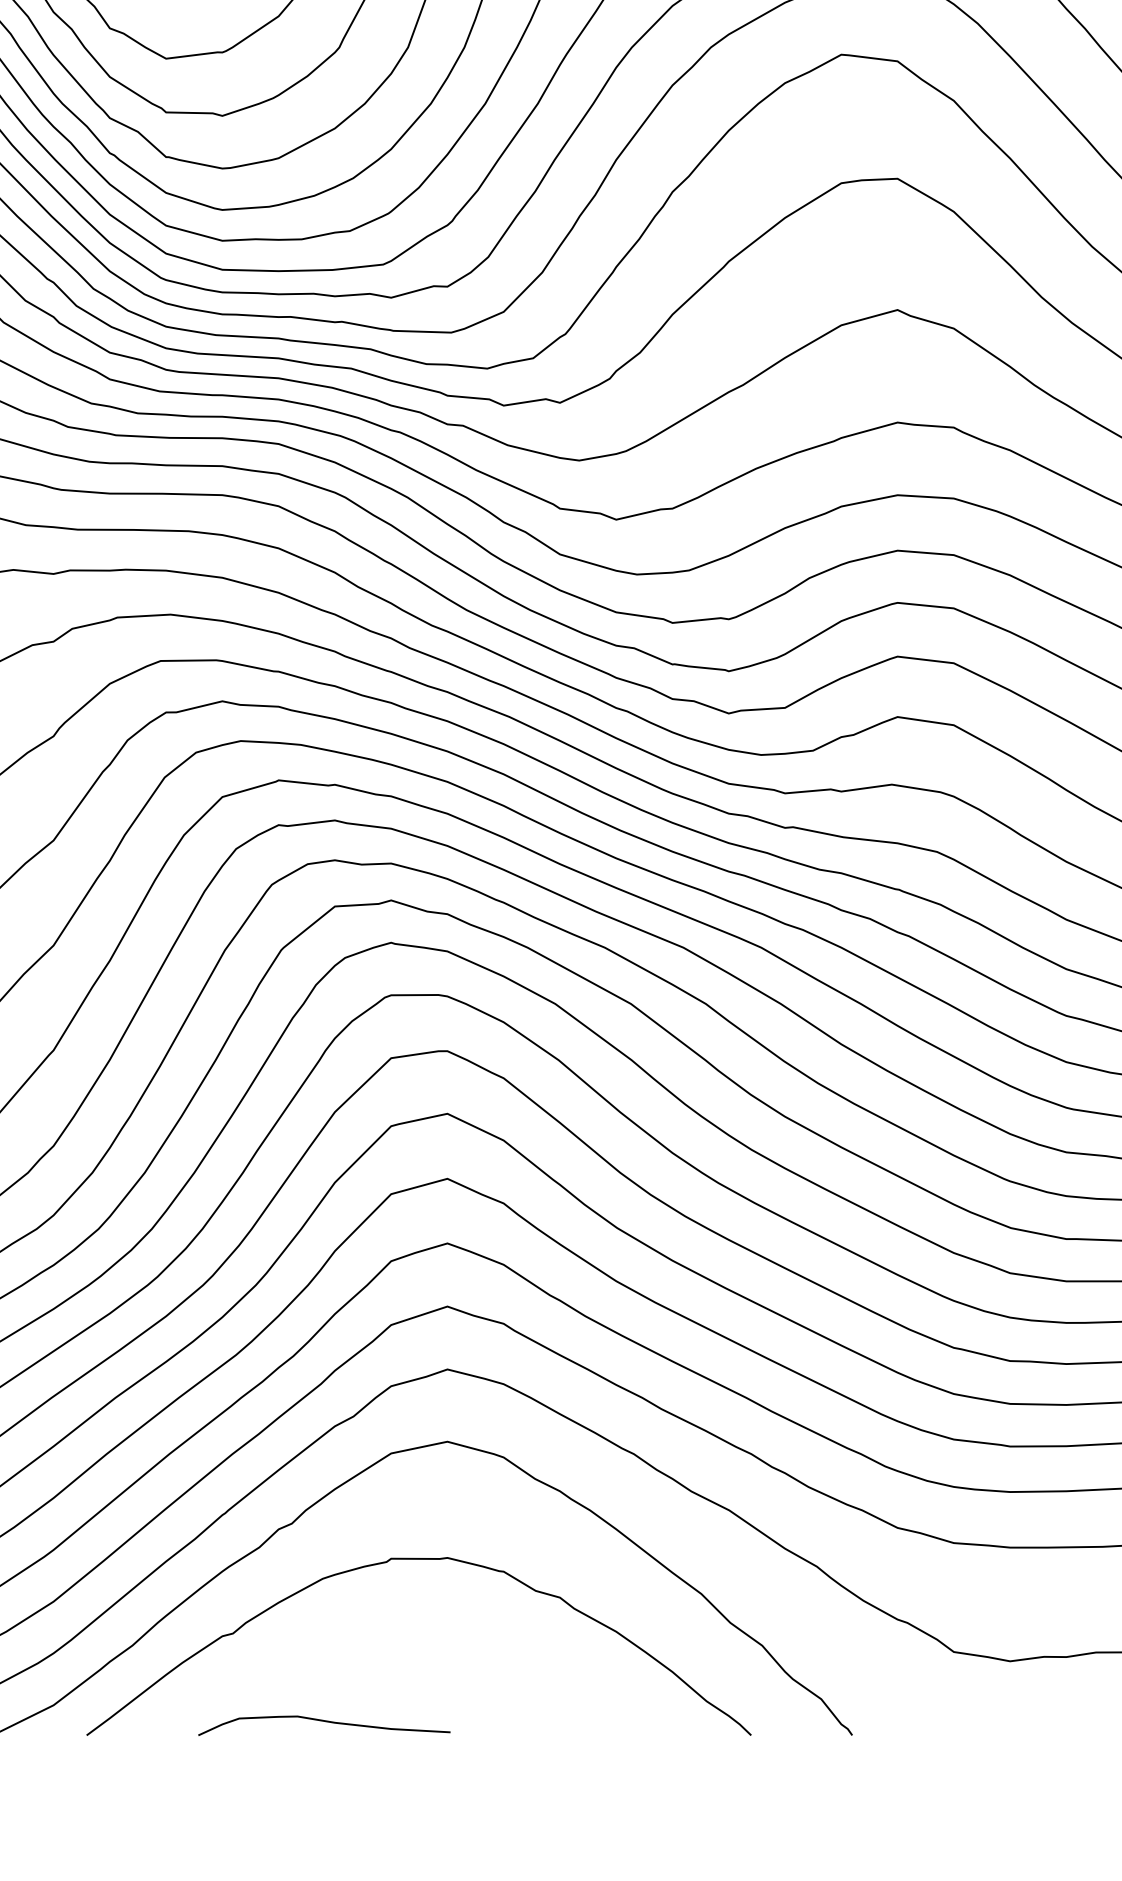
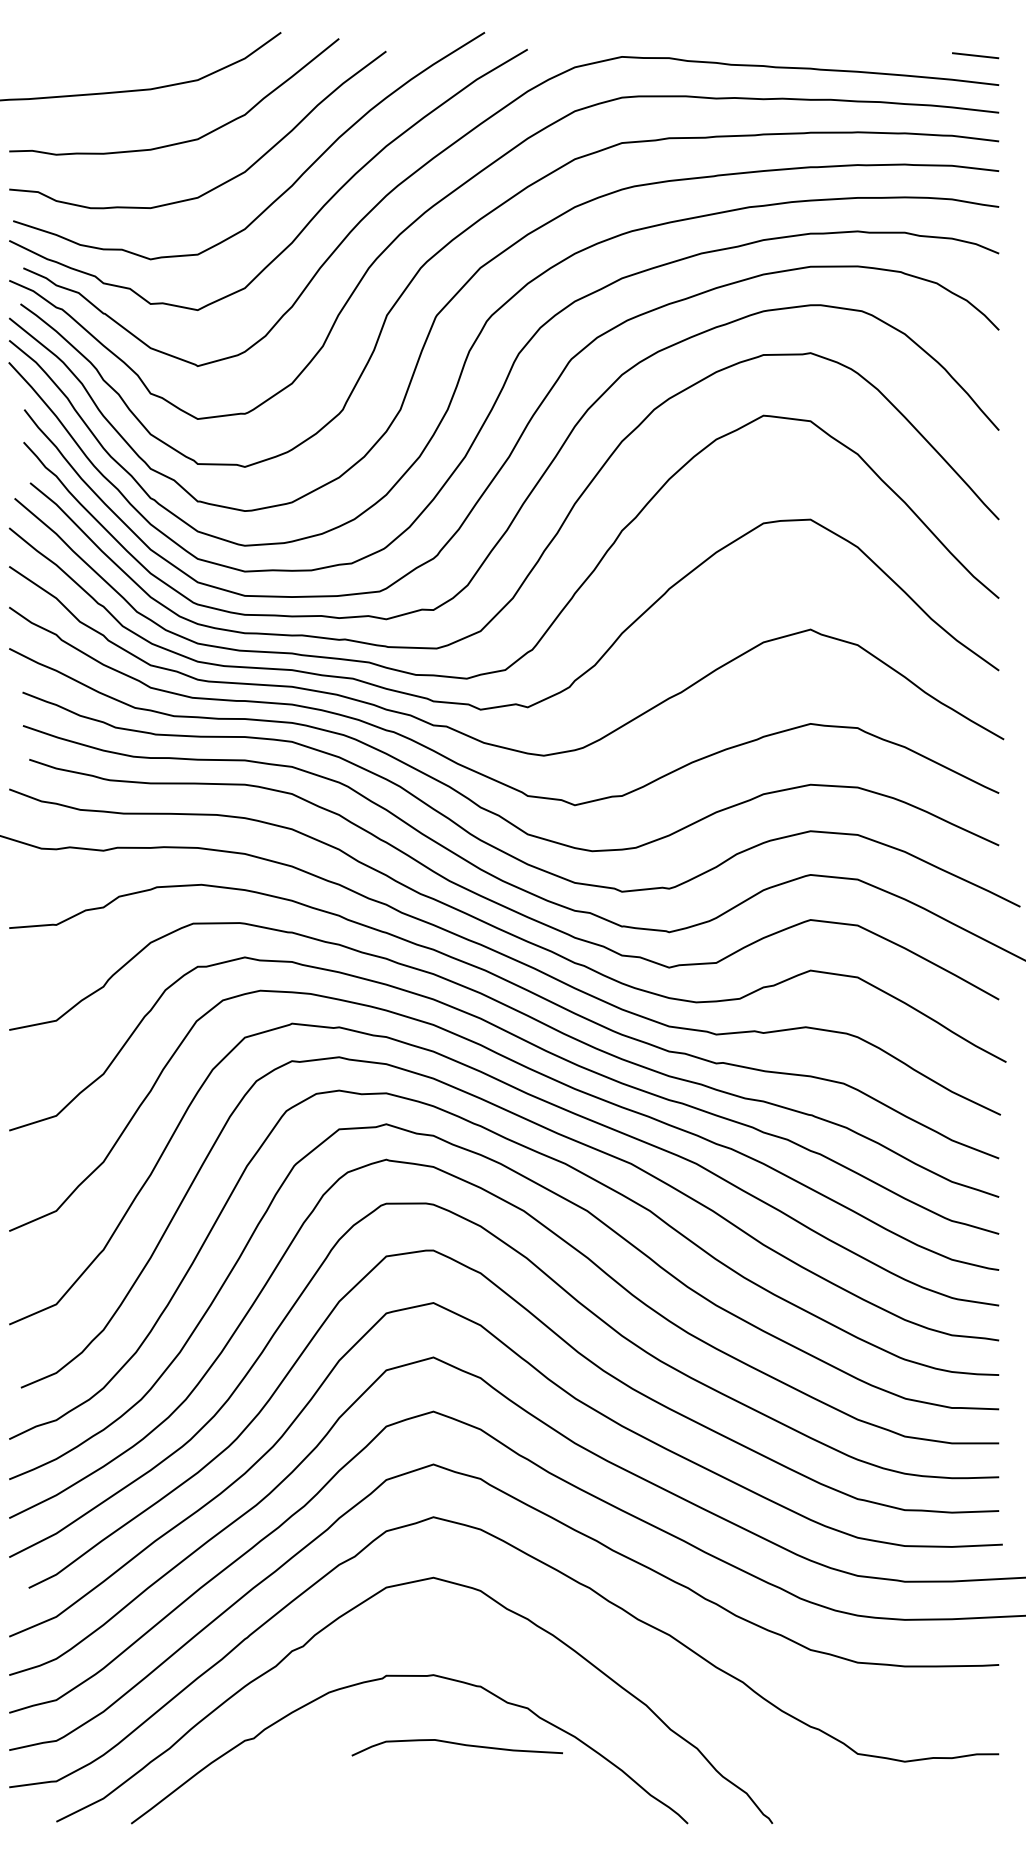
curve: (323, 1721) -> (456, 1744), moved

